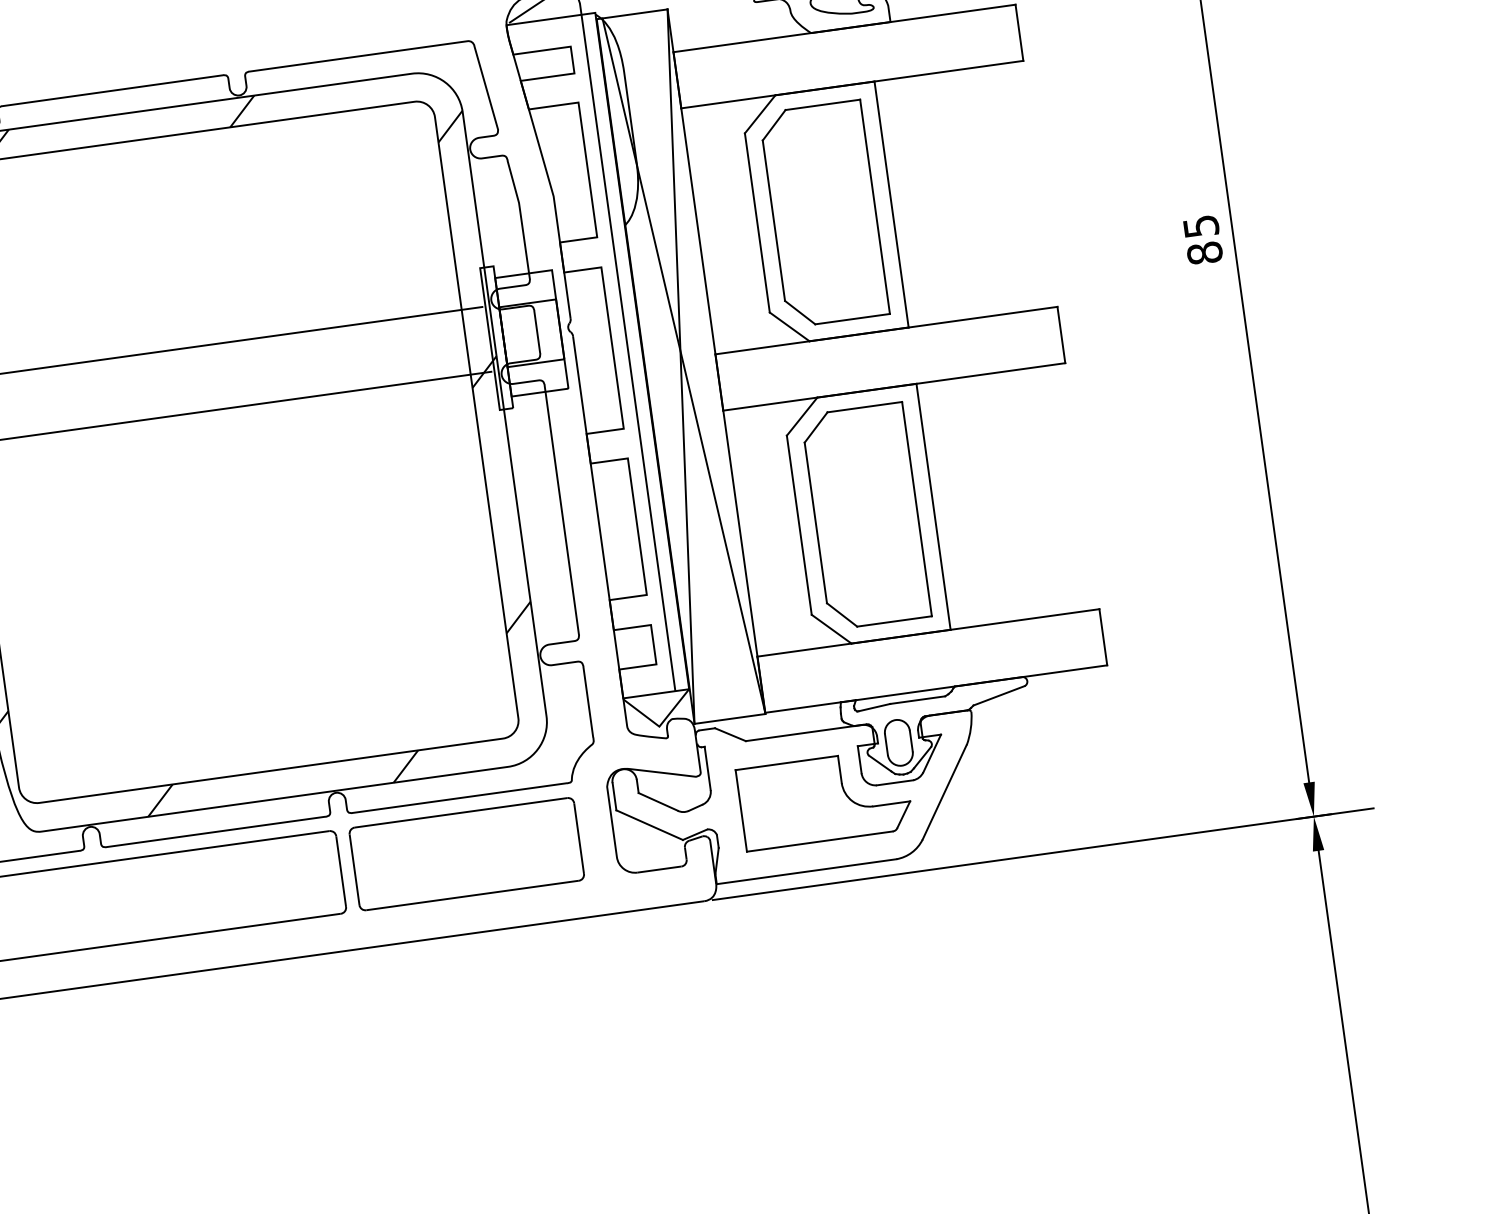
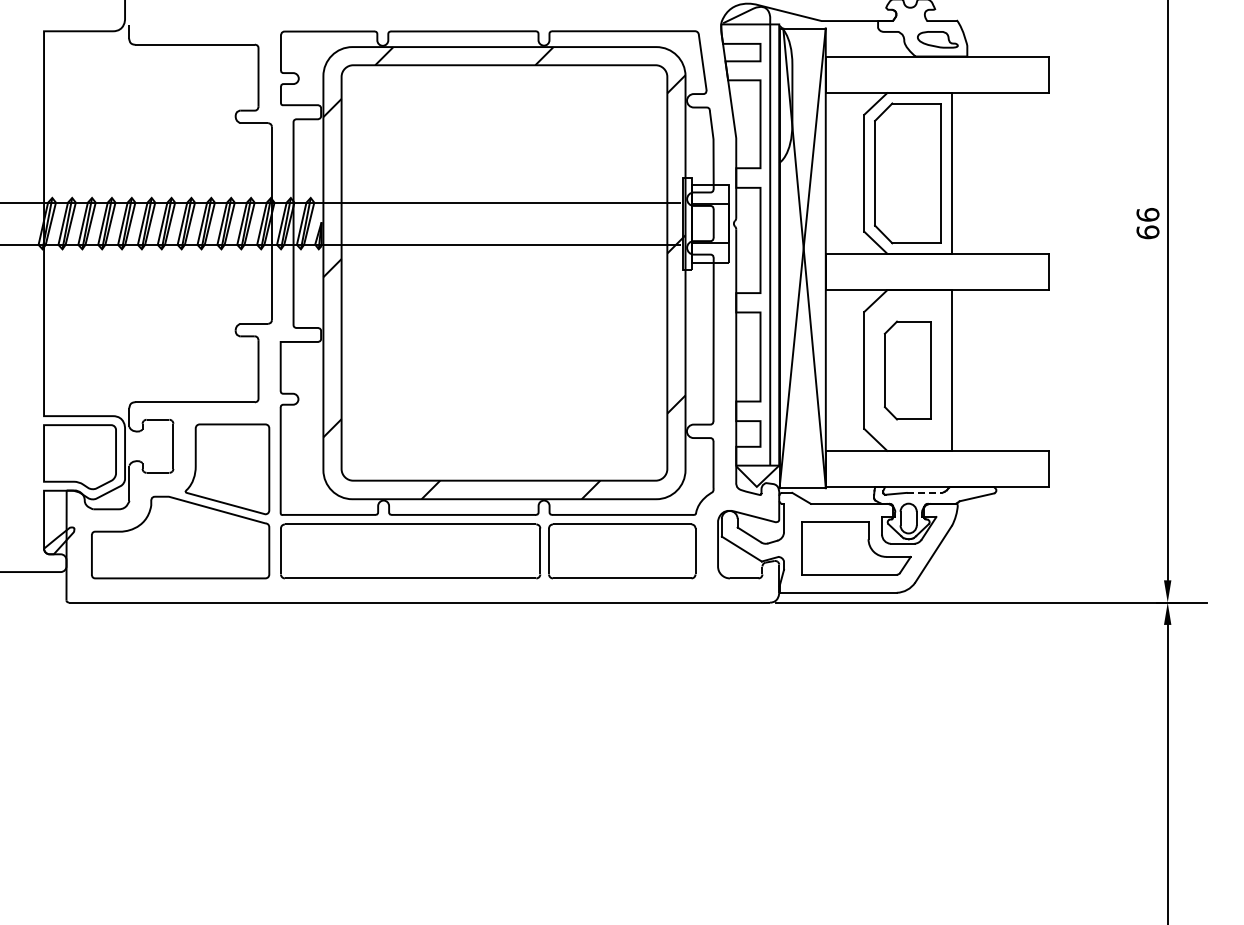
text: (1202, 239) -> (1147, 223), 85 -> 66
part: (865, 516) -> (907, 370), size x0.7
line: (917, 699) -> (924, 492), solid -> dashed

